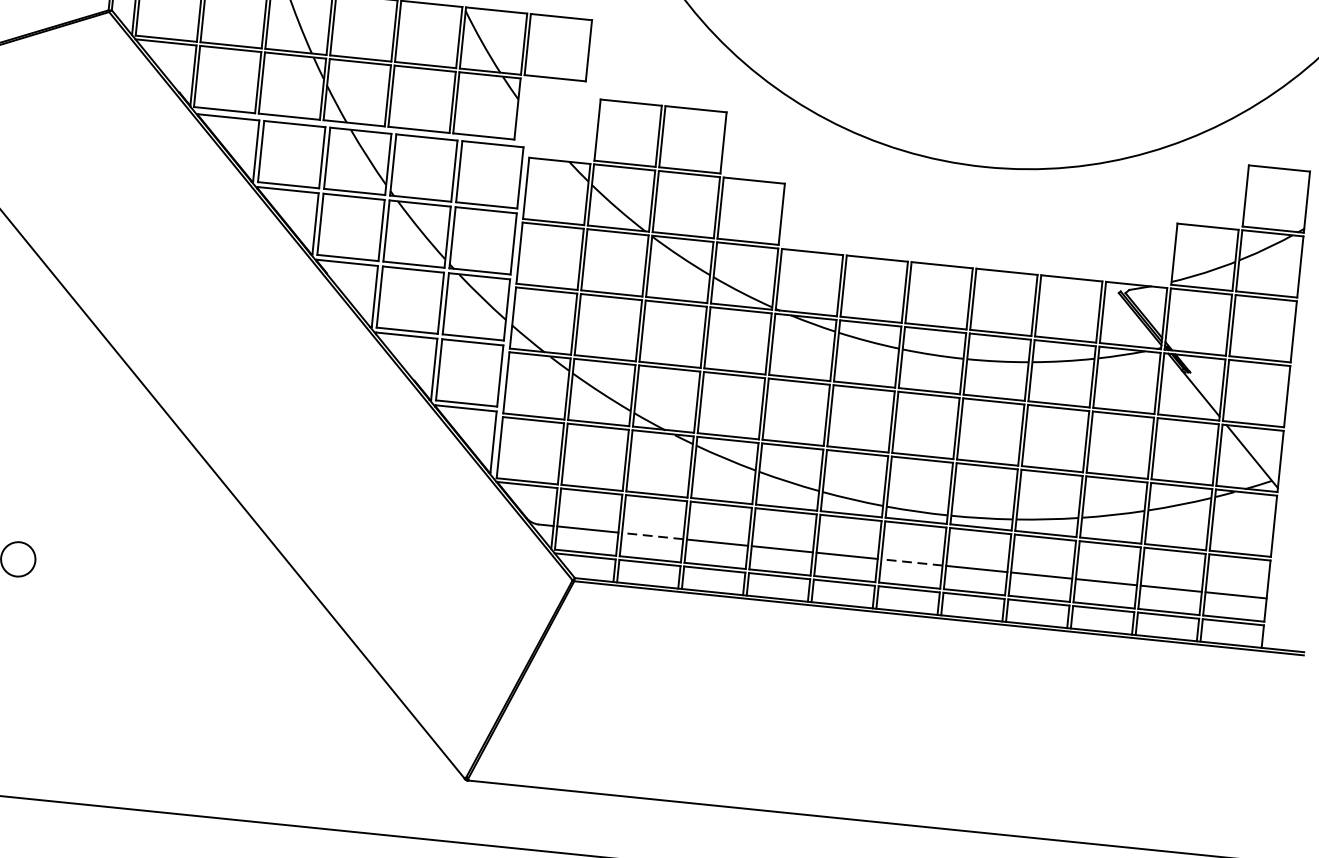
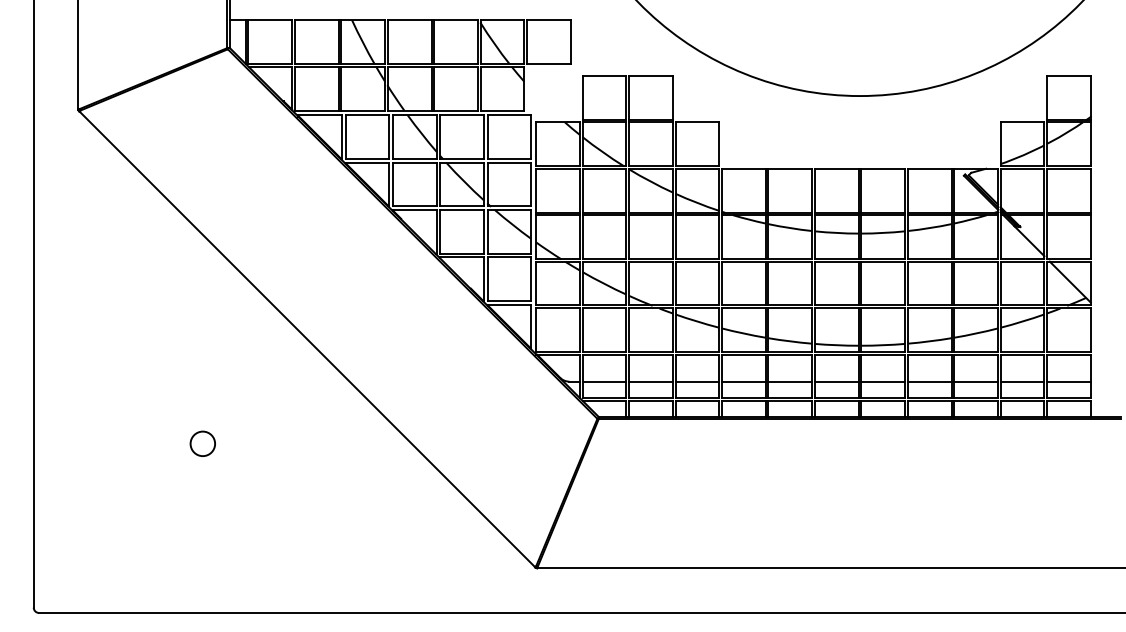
line: (653, 535) -> (651, 381), dashed -> solid
line: (911, 562) -> (836, 381), dashed -> solid

